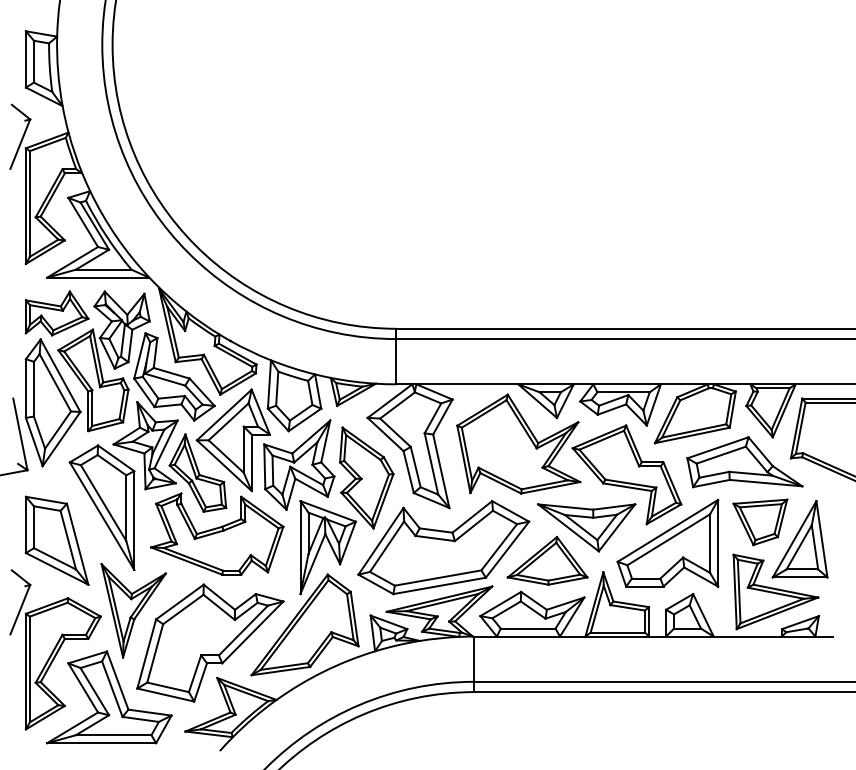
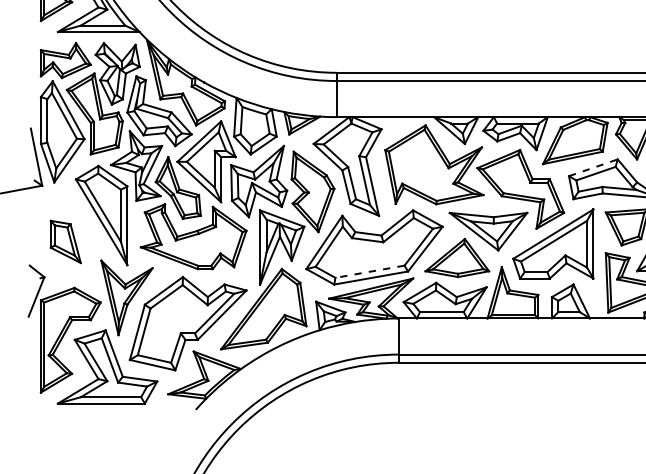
line: (718, 447) -> (593, 167), solid -> dashed
part: (56, 540) -> (65, 241), size x0.6
line: (438, 578) -> (370, 272), solid -> dashed

